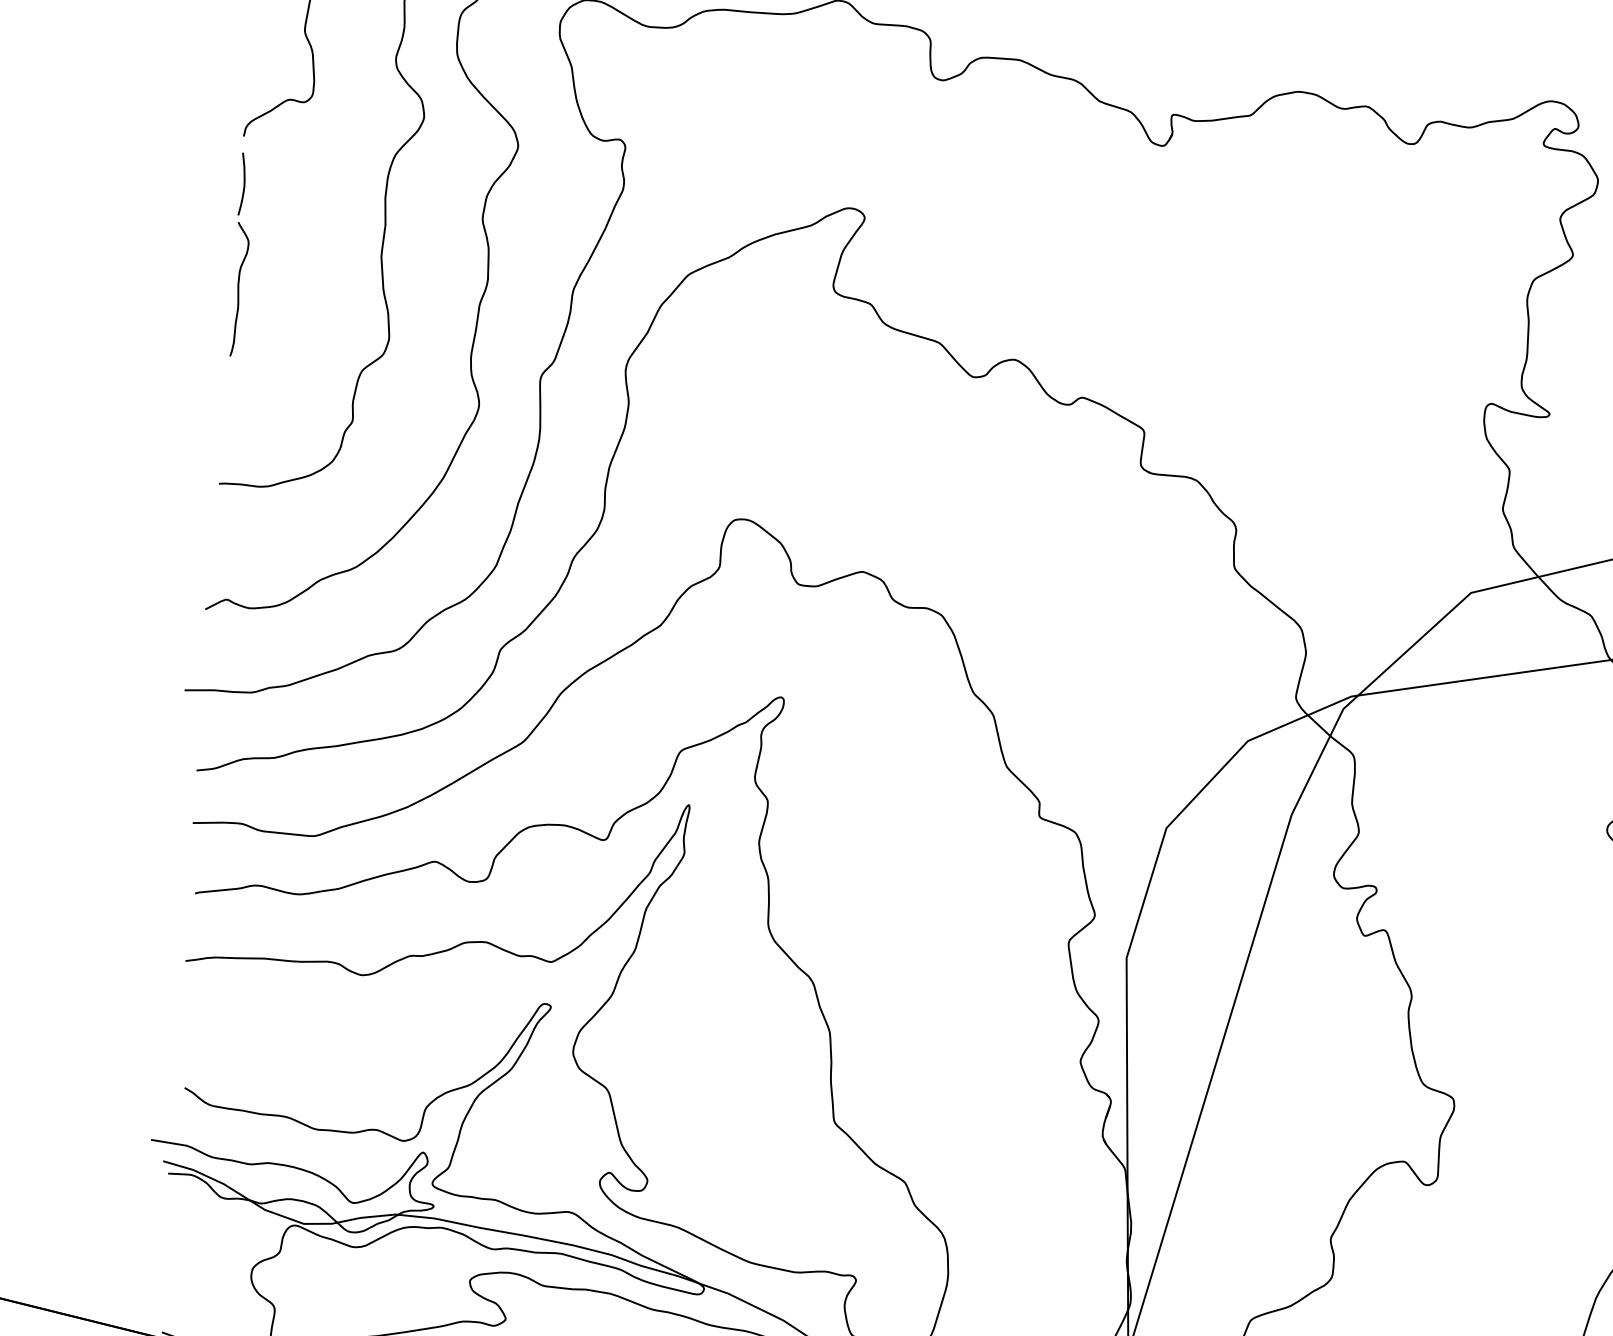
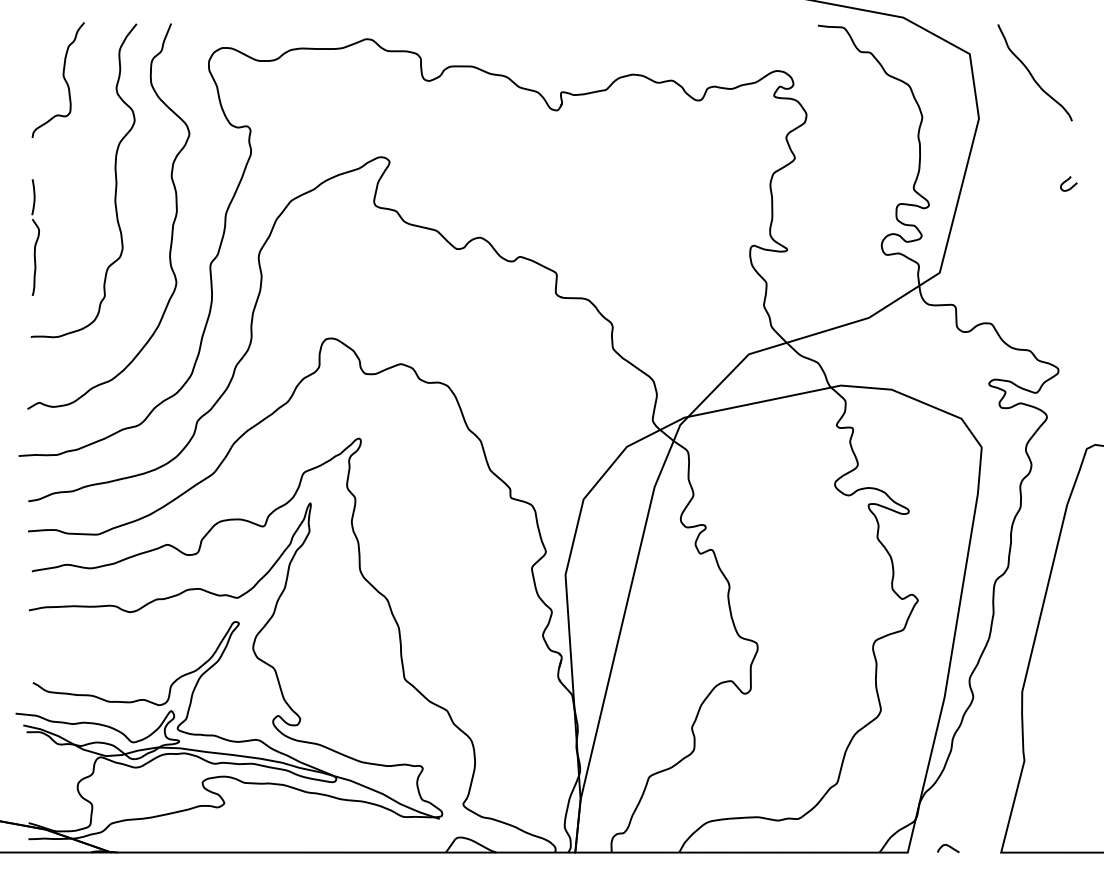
part: (241, 254) -> (35, 237), moved

